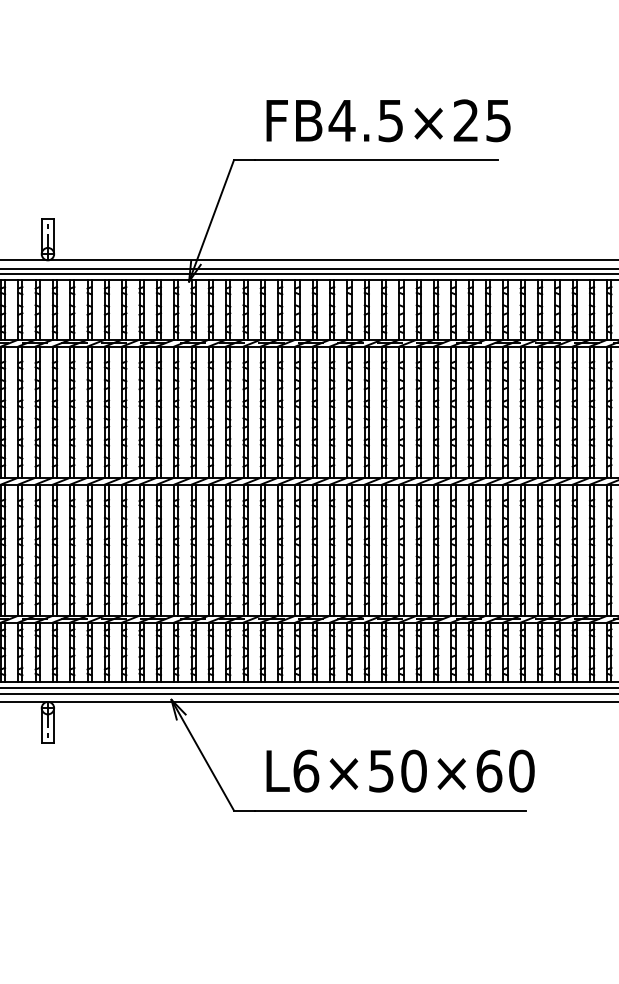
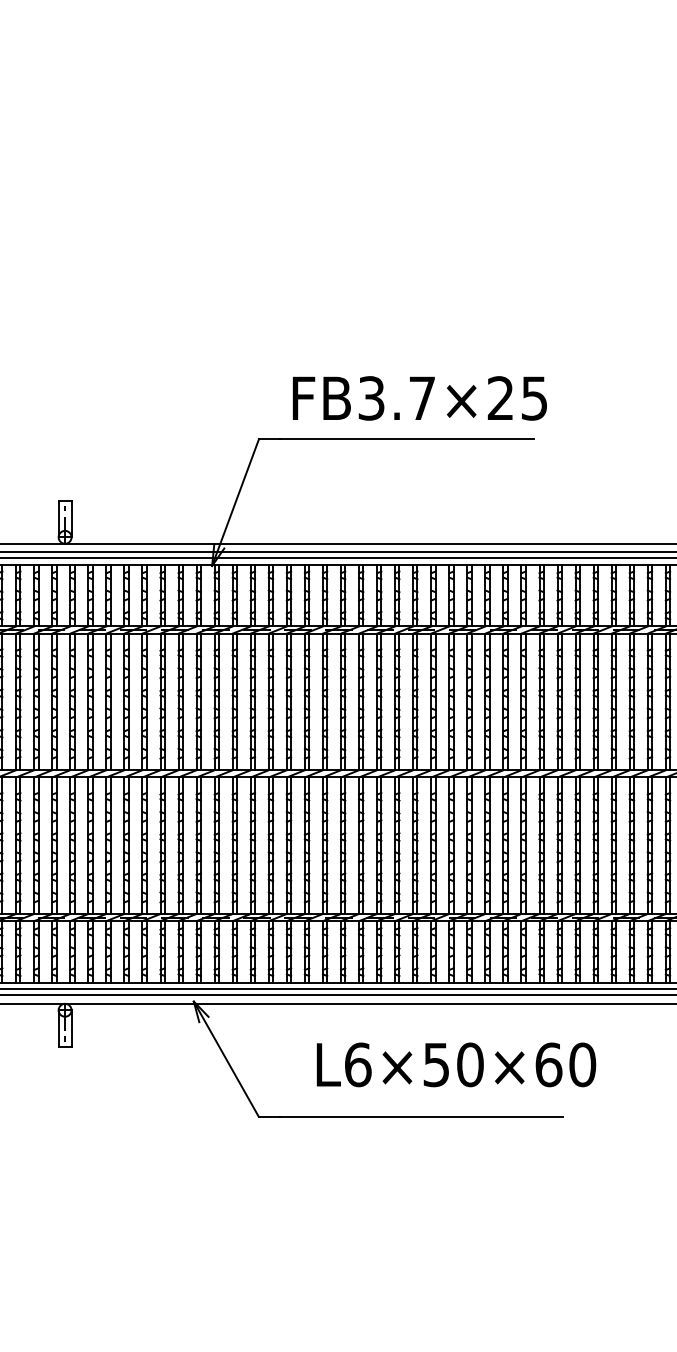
text: (365, 120) -> (395, 398), FB4.5×25 -> FB3.7×25
text: (400, 770) -> (456, 1064), moved

